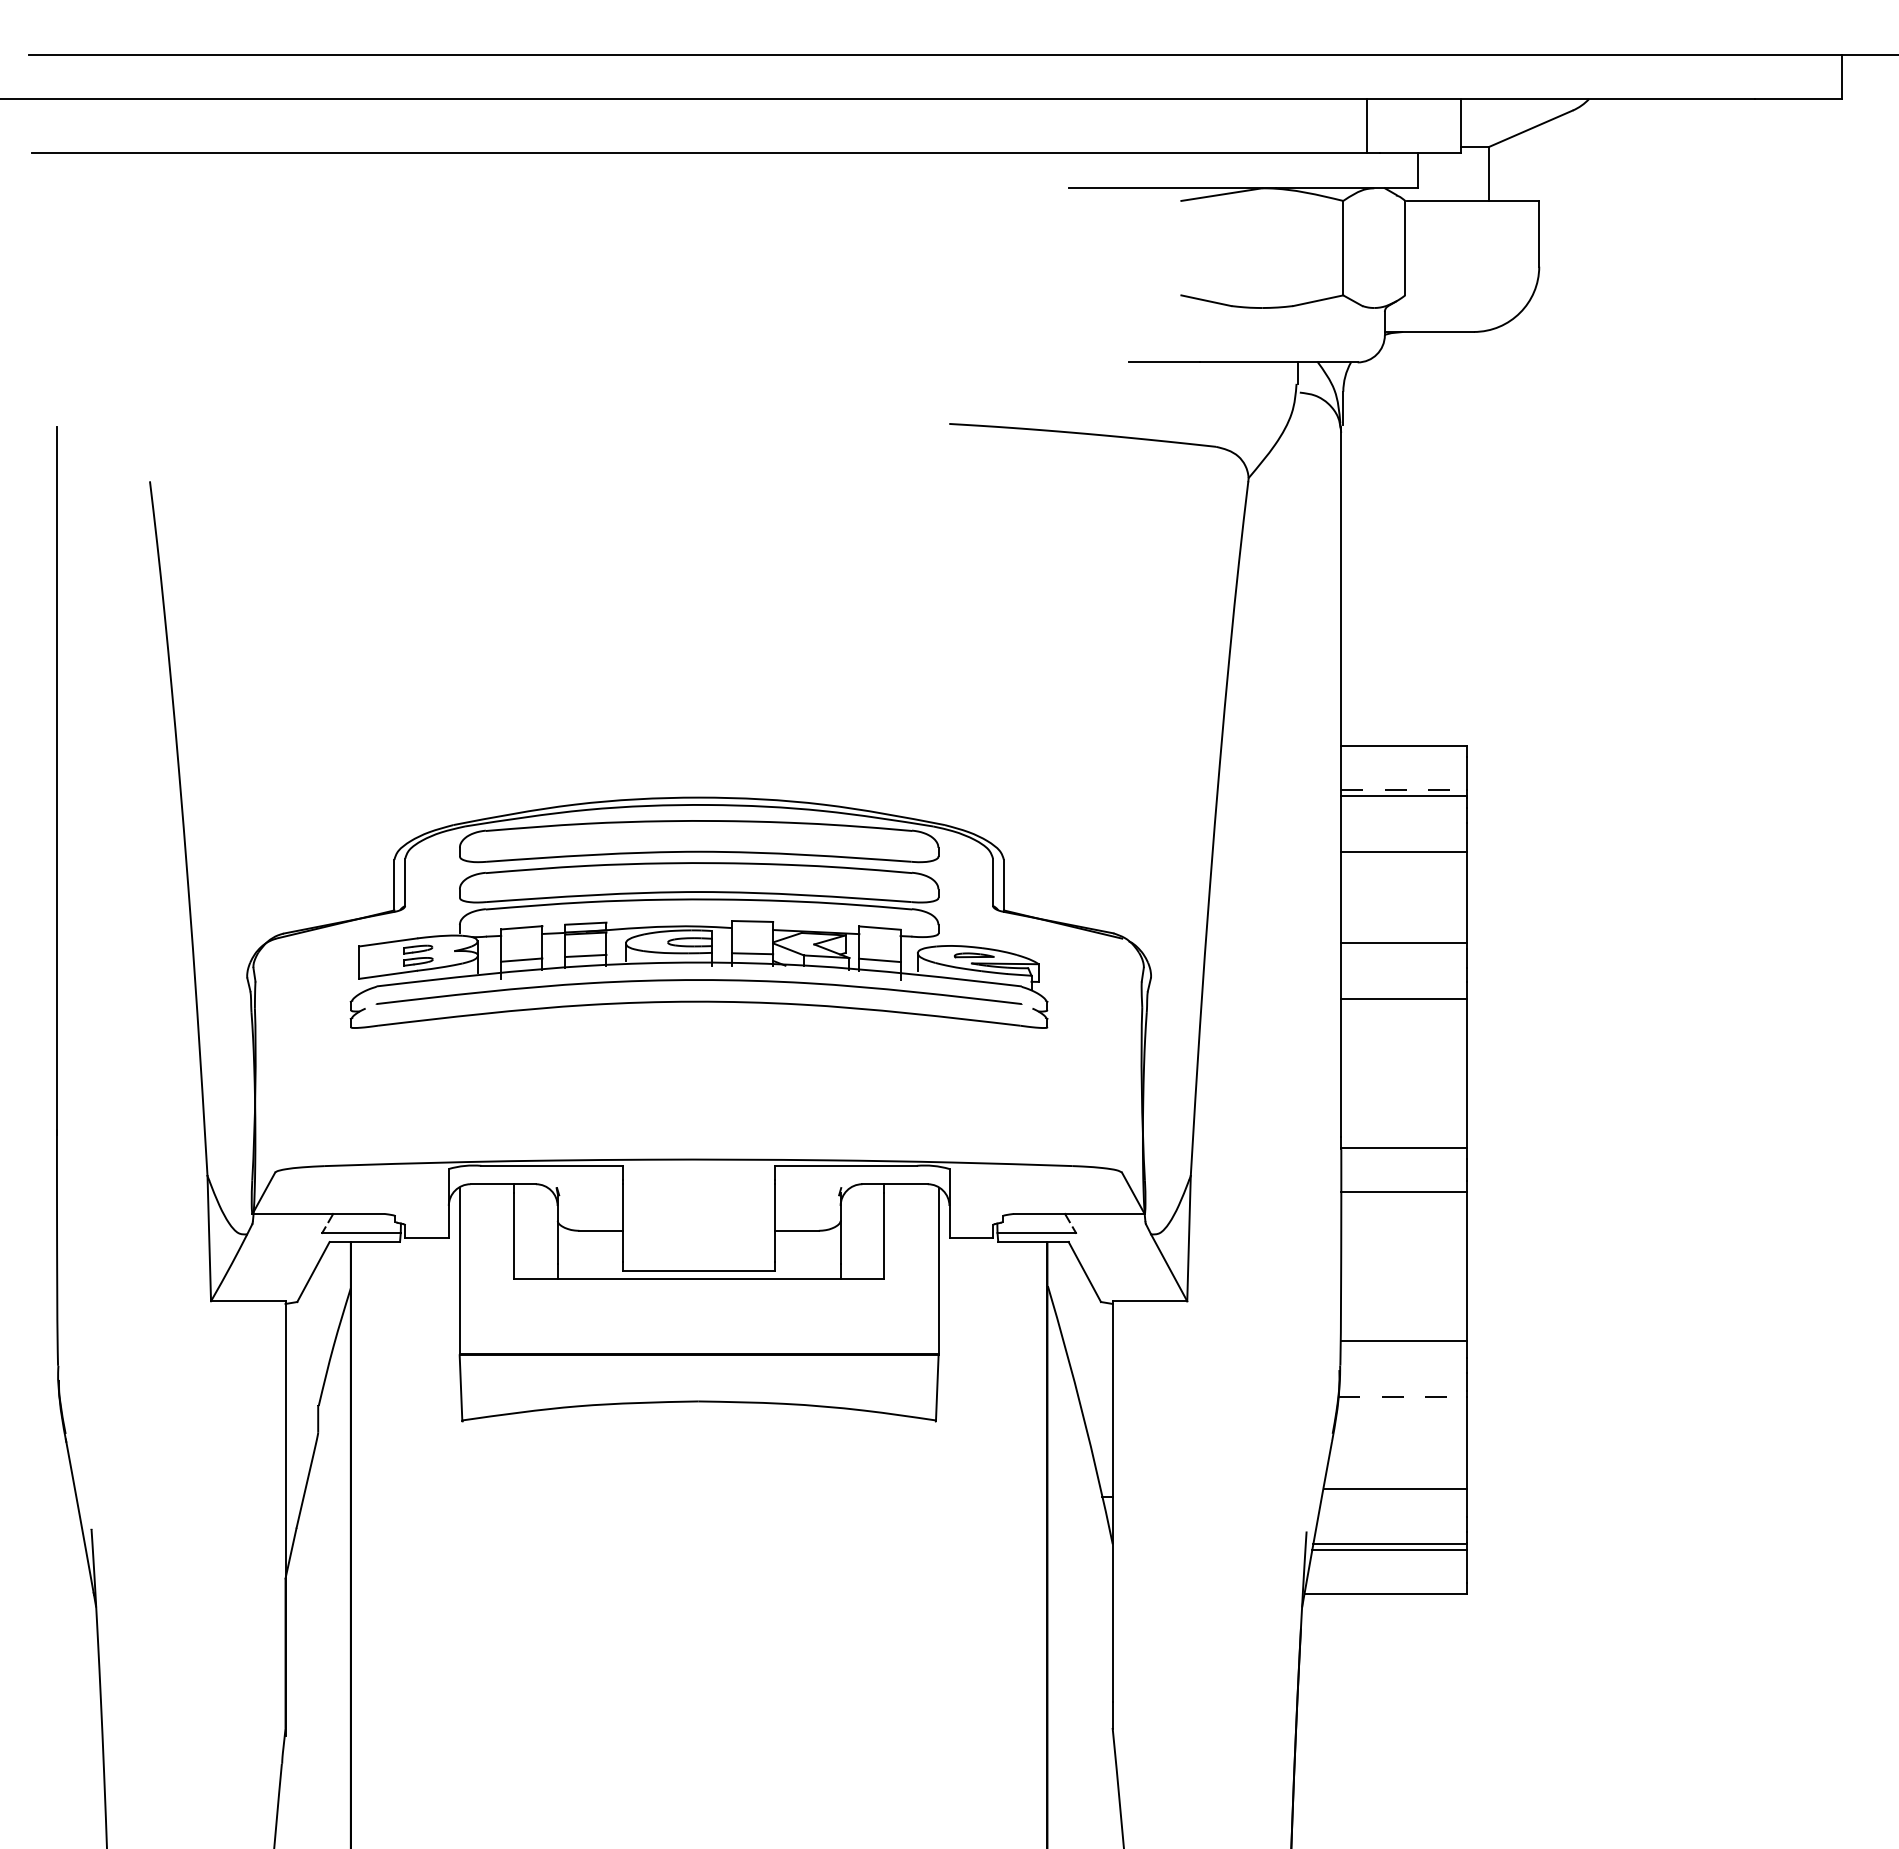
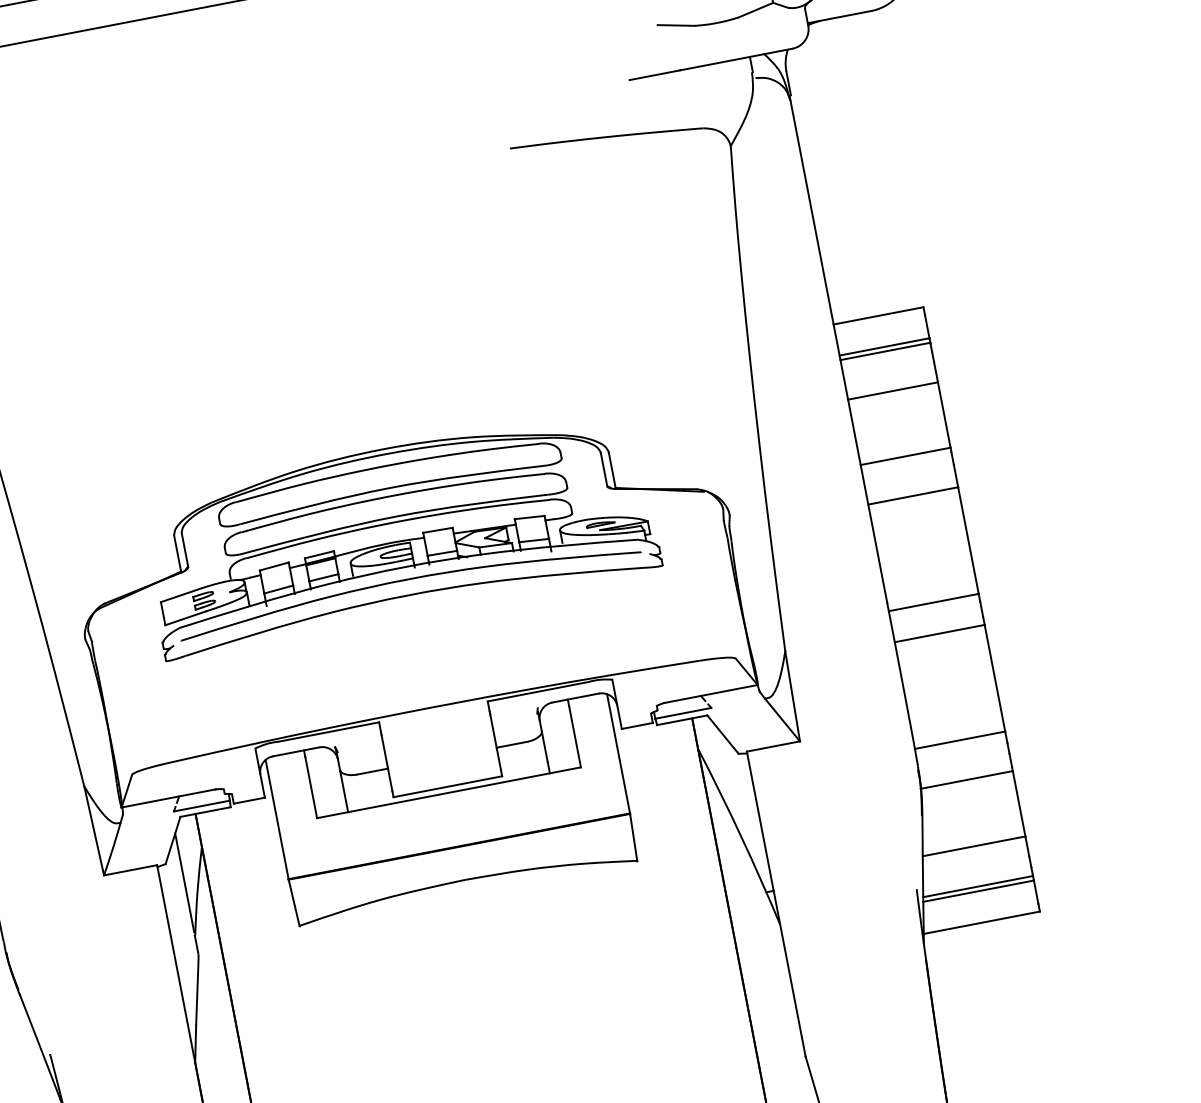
line: (1404, 789) -> (884, 346), dashed -> solid
line: (318, 1332) -> (184, 882), added
line: (1402, 1396) -> (966, 779), dashed -> solid

